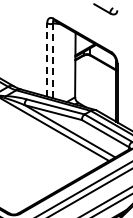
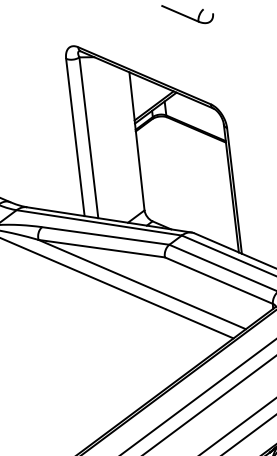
line: (47, 60) -> (76, 138), dashed -> solid
line: (53, 60) -> (88, 136), dashed -> solid

